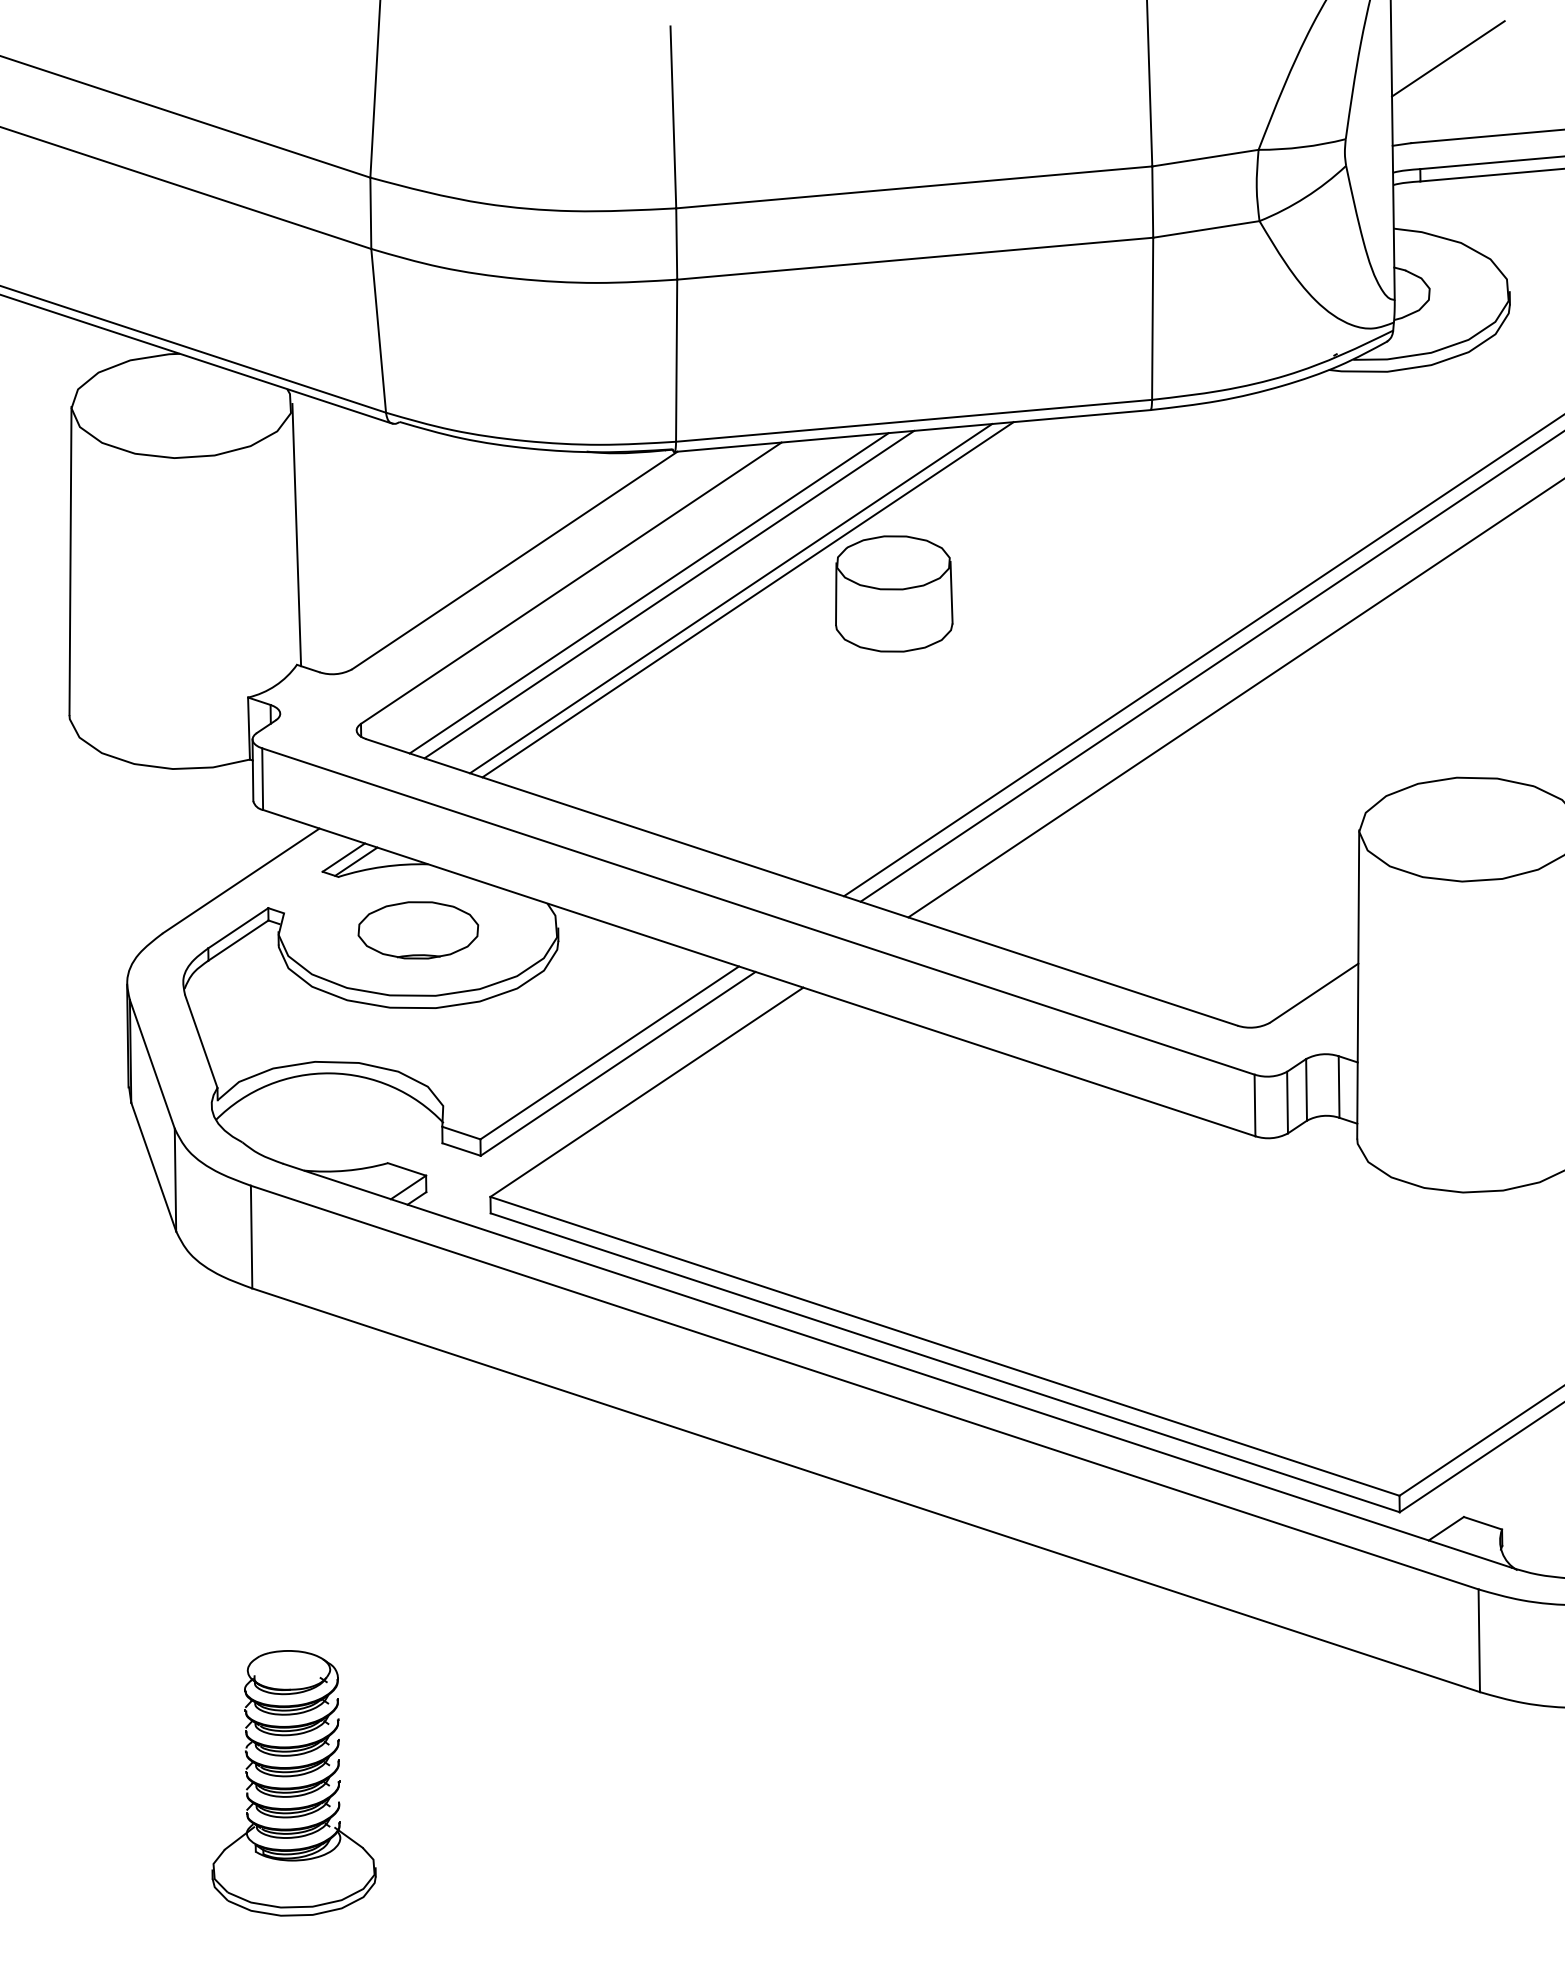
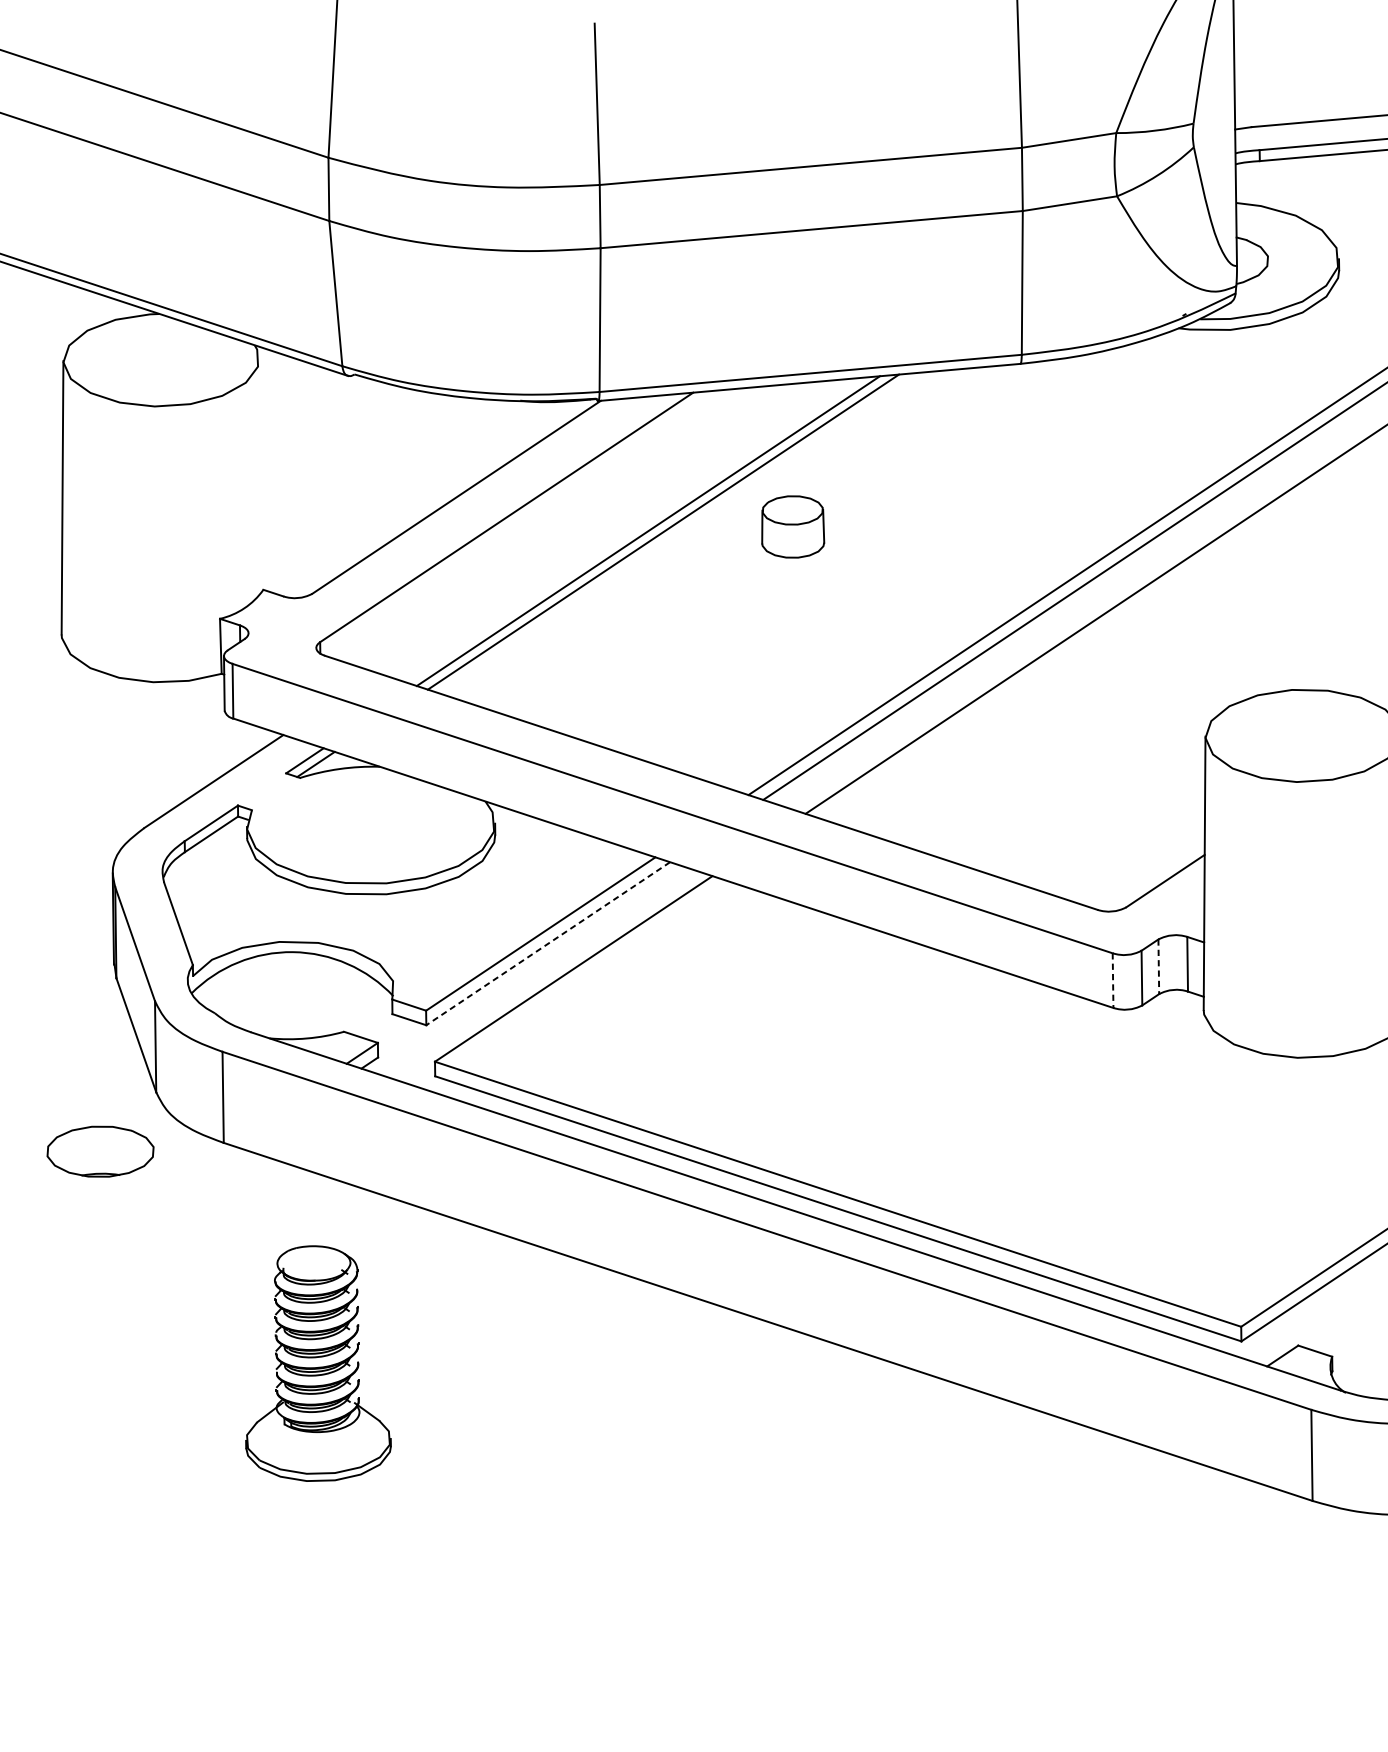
line: (1448, 58) -> (1284, 52), removed
line: (296, 535) -> (262, 475), removed
line: (648, 593) -> (575, 526), removed
part: (894, 593) -> (793, 526), size x0.6
line: (669, 594) -> (593, 527), removed
part: (418, 930) -> (100, 1151), moved
line: (617, 1064) -> (547, 944), solid -> dashed
line: (1306, 1089) -> (1158, 966), solid -> dashed
line: (1255, 1105) -> (1113, 980), solid -> dashed
part: (293, 1783) -> (317, 1363), moved

